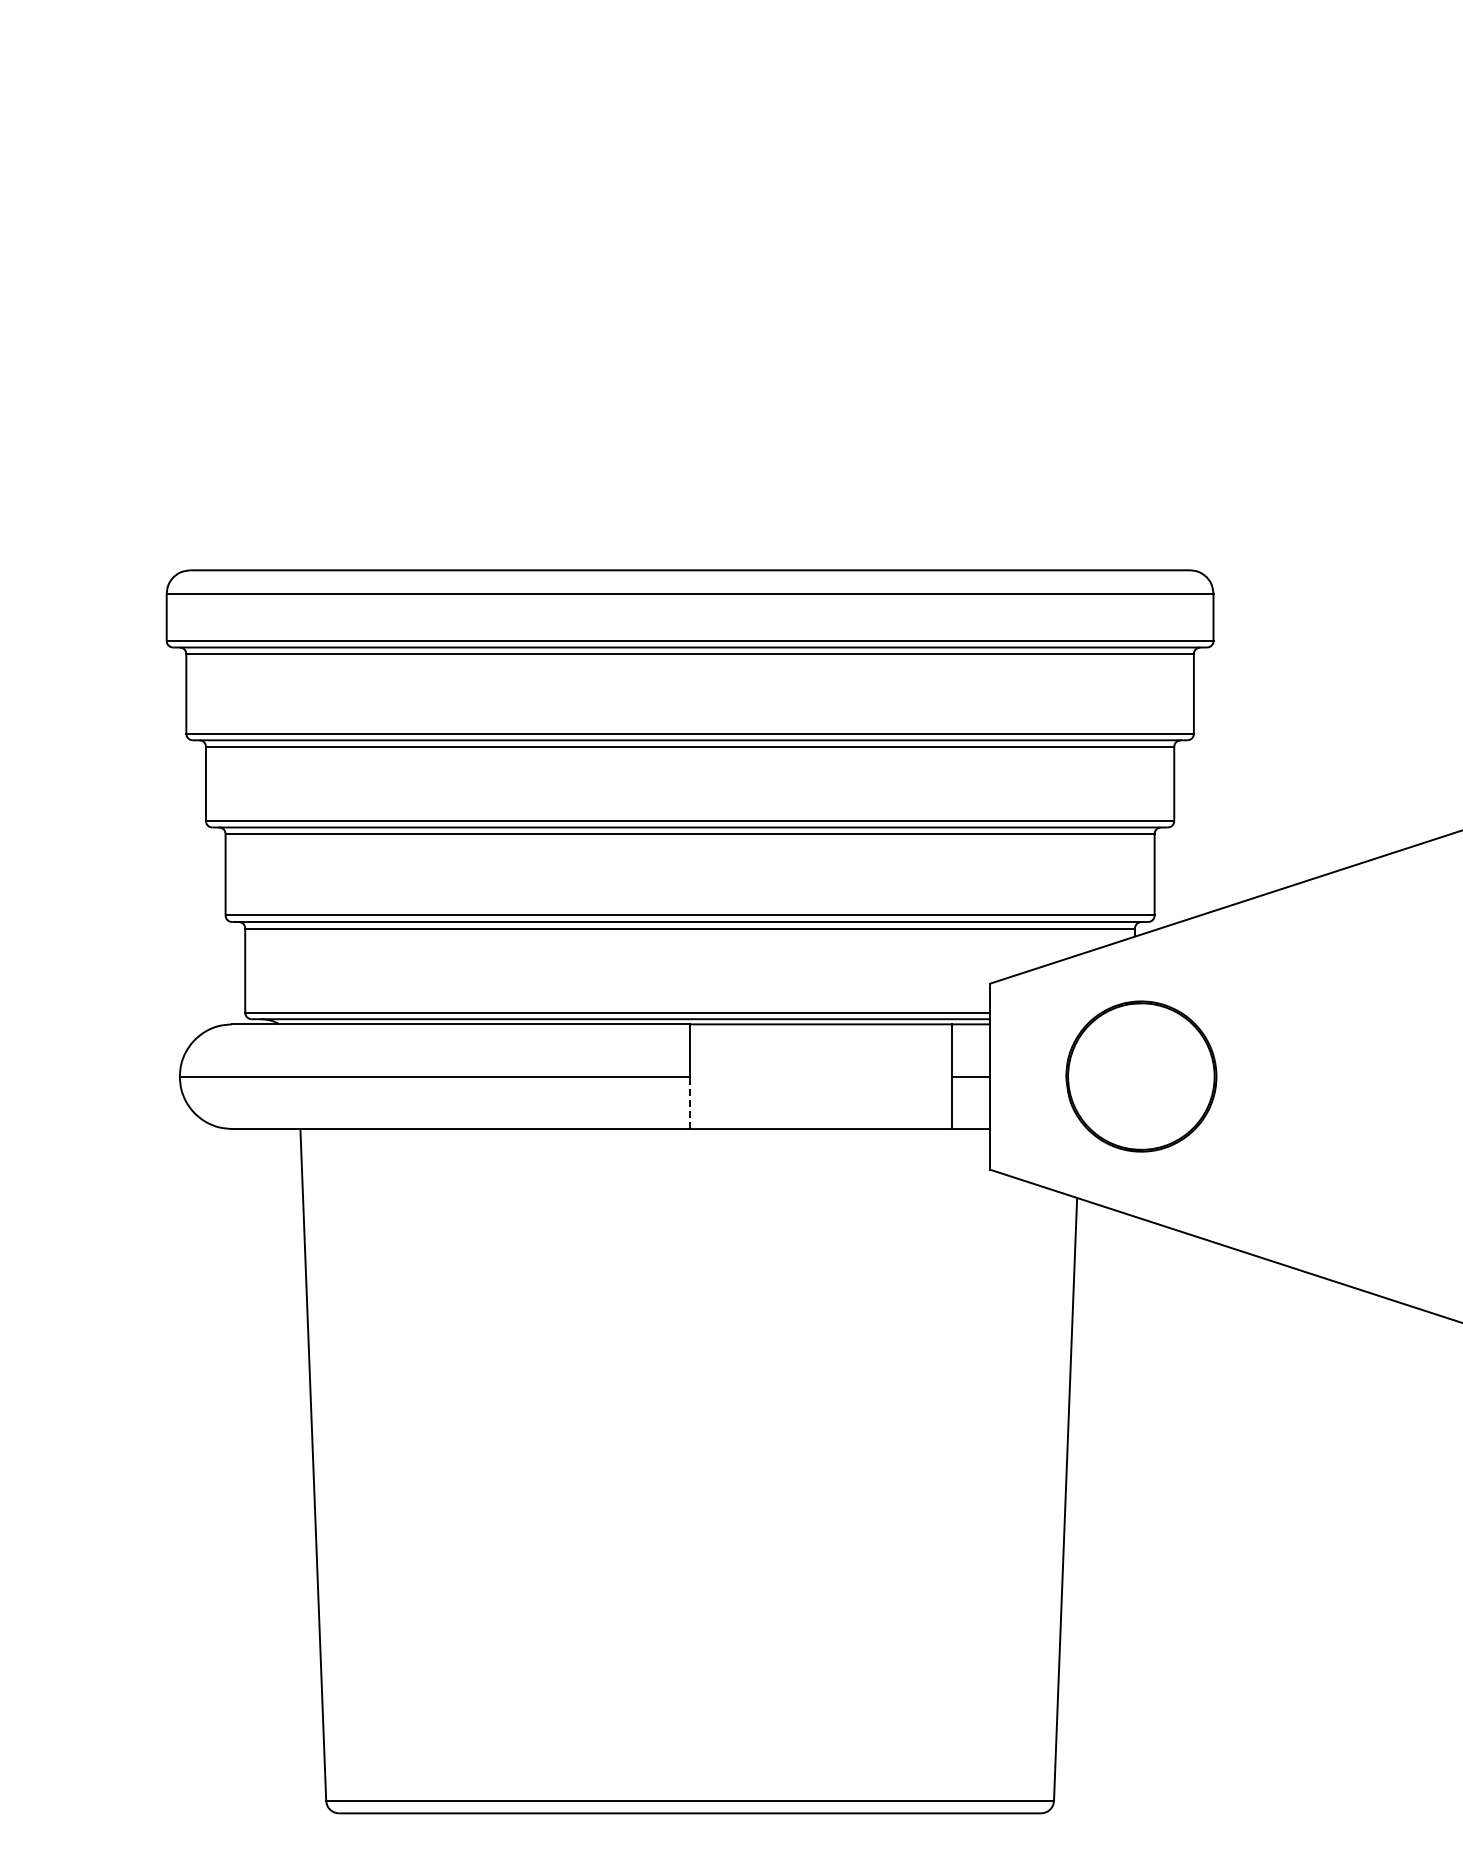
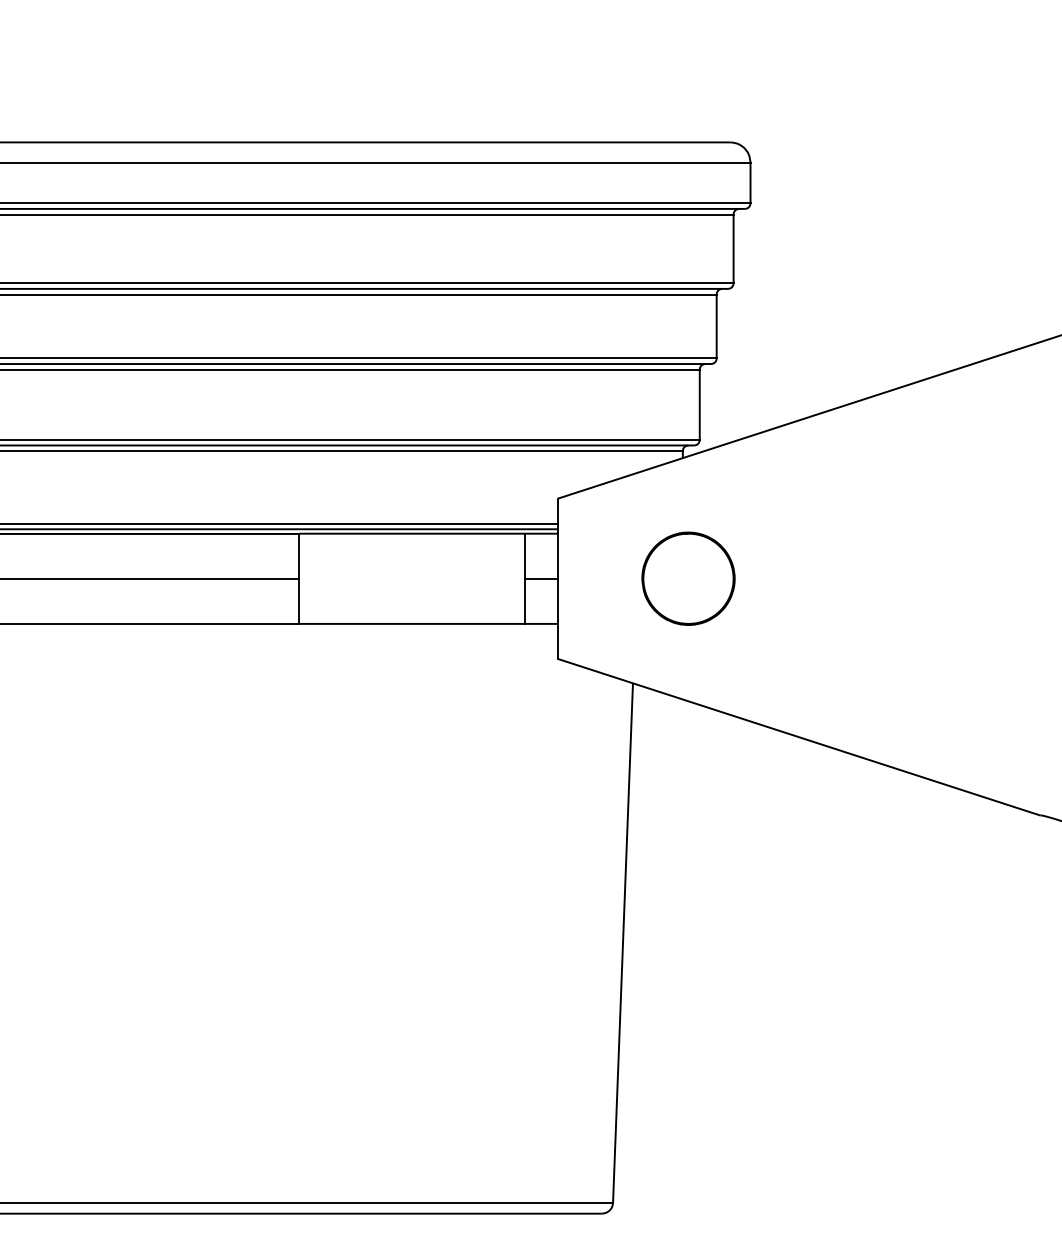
part: (1141, 1076) -> (688, 578), size x0.71
line: (690, 1102) -> (299, 601), dashed -> solid

